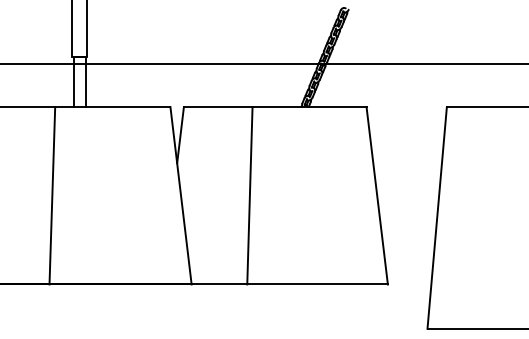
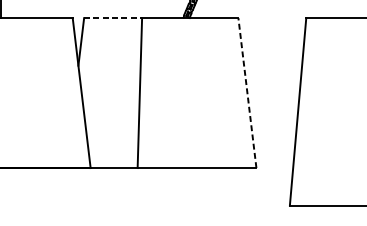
line: (218, 107) -> (113, 18), solid -> dashed
line: (377, 195) -> (247, 92), solid -> dashed

